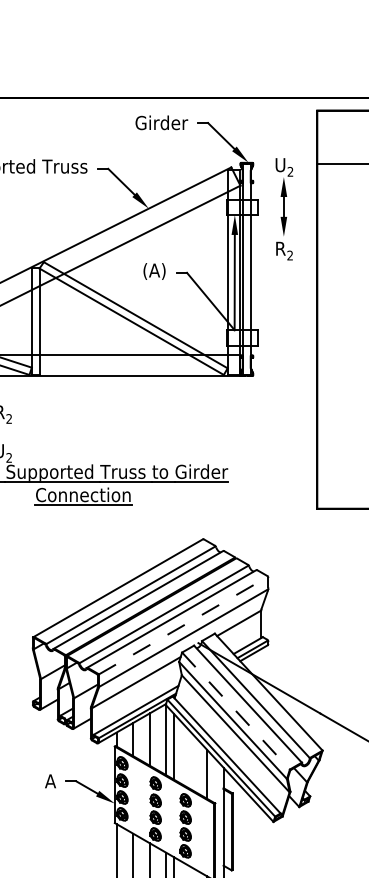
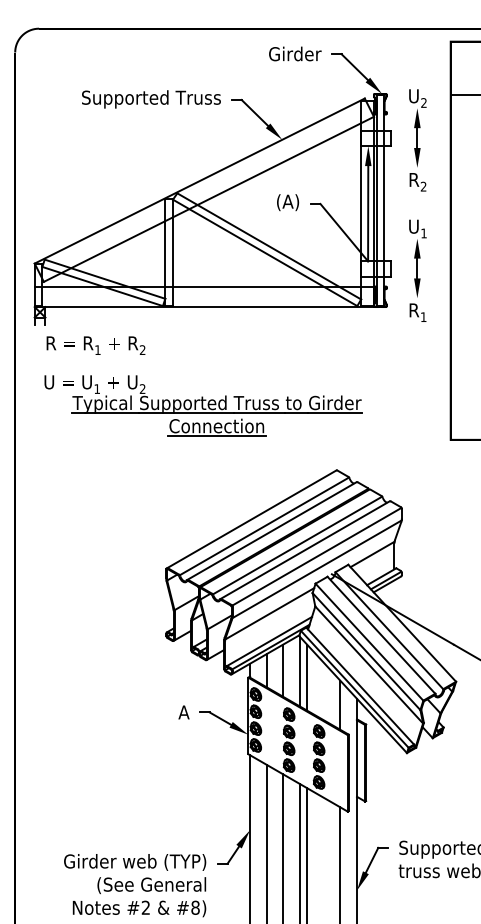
part: (284, 339) -> (417, 270), added
line: (183, 625) -> (316, 556), dashed -> solid
line: (236, 711) -> (369, 642), dashed -> solid

